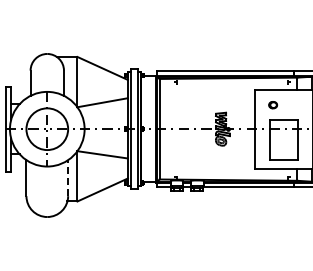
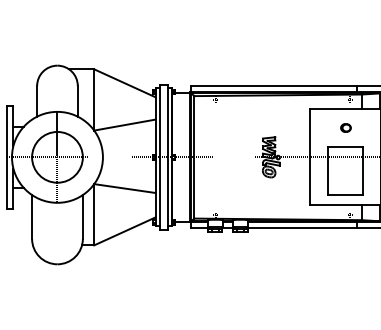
part: (273, 105) -> (346, 128), moved
line: (68, 178) -> (83, 217), dashed -> solid

